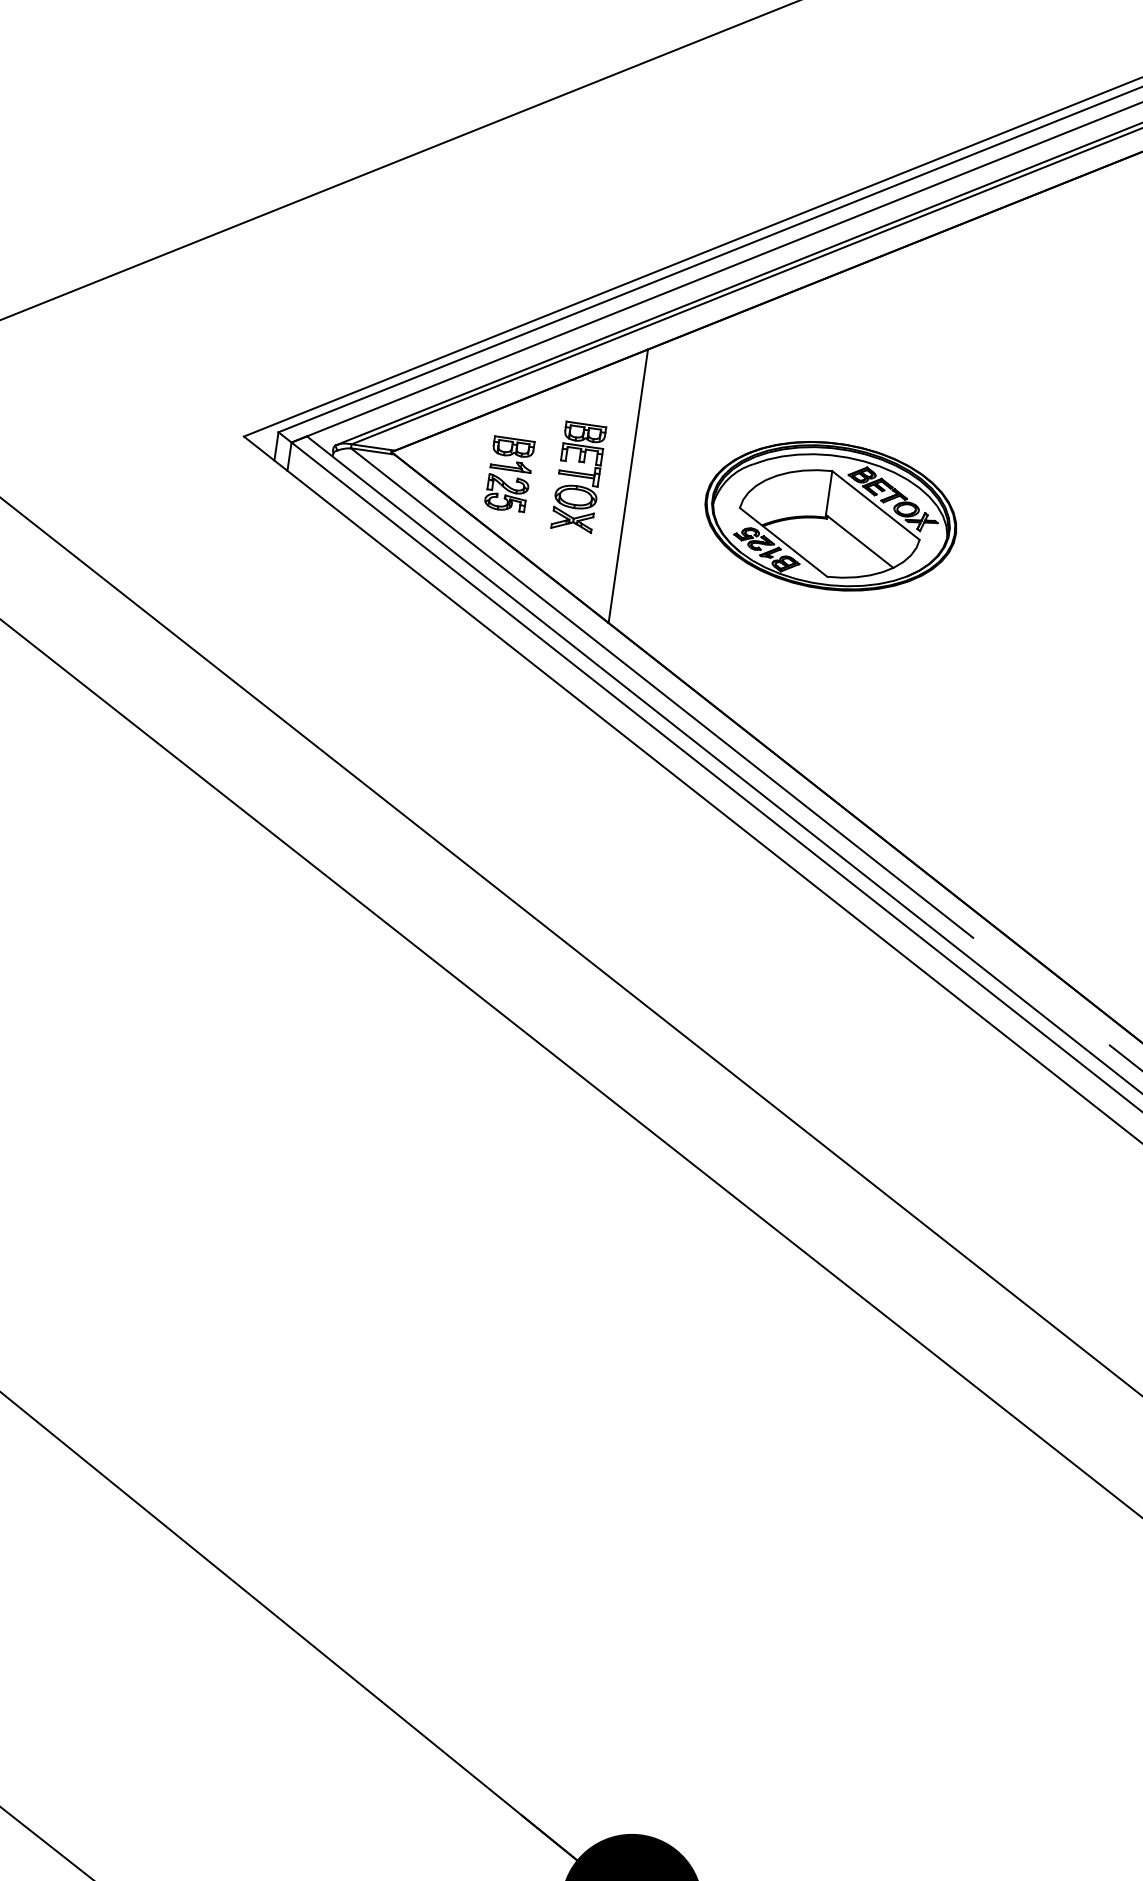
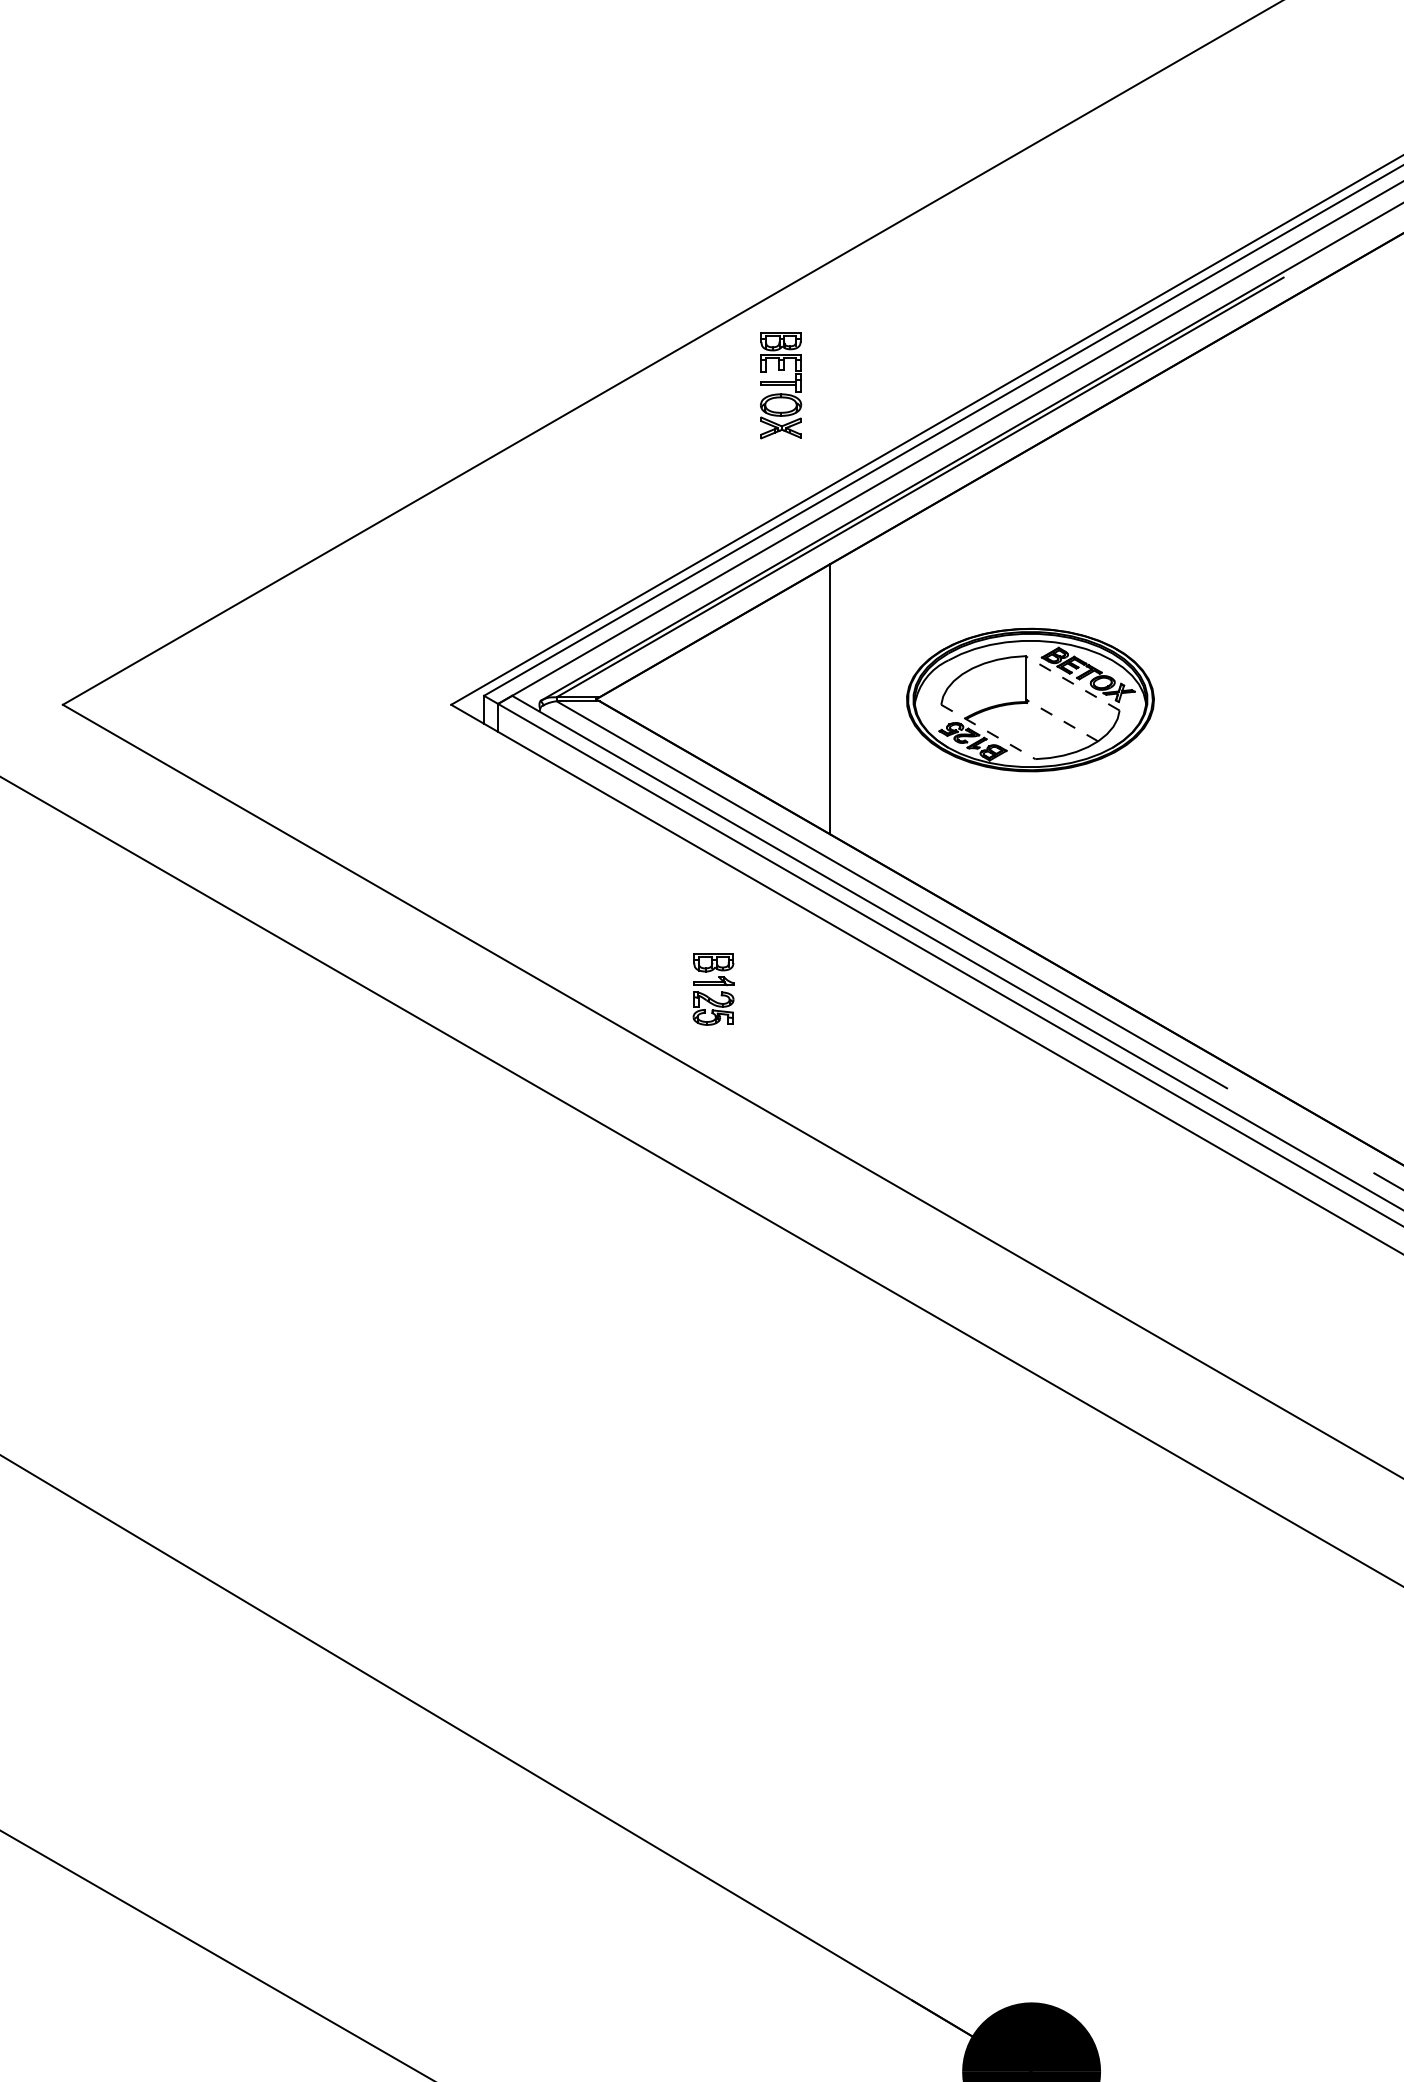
part: (509, 474) -> (713, 989), moved
part: (579, 477) -> (781, 385), moved
line: (875, 505) -> (1072, 683), solid -> dashed
line: (860, 541) -> (1062, 720), solid -> dashed
line: (783, 542) -> (988, 732), solid -> dashed

